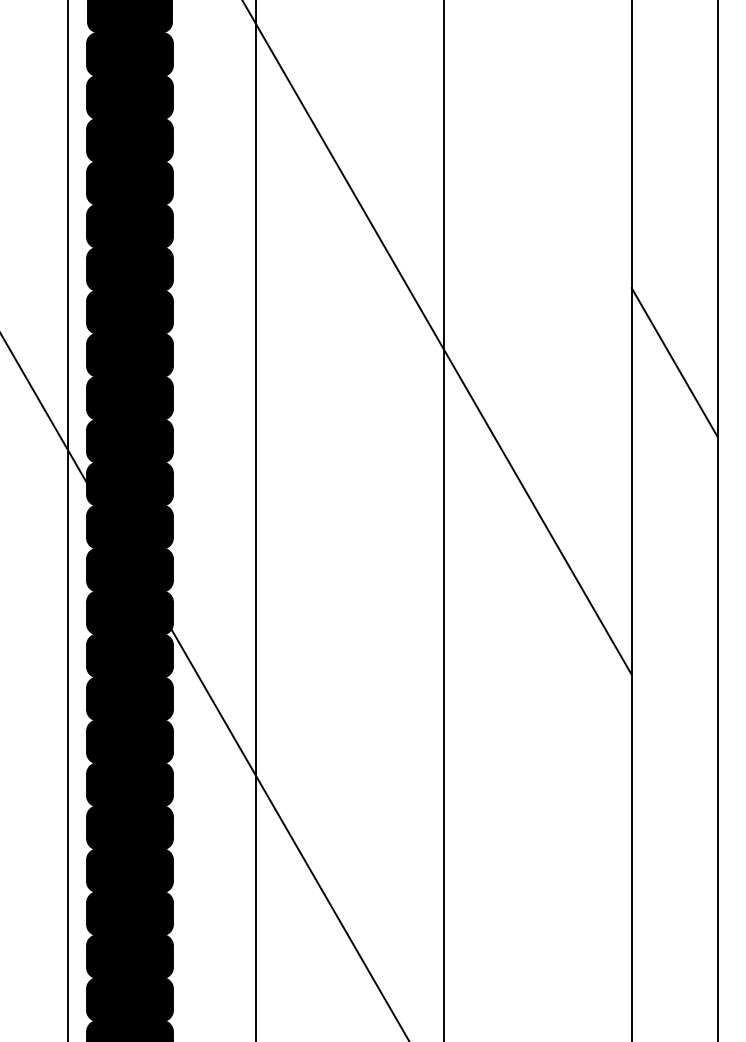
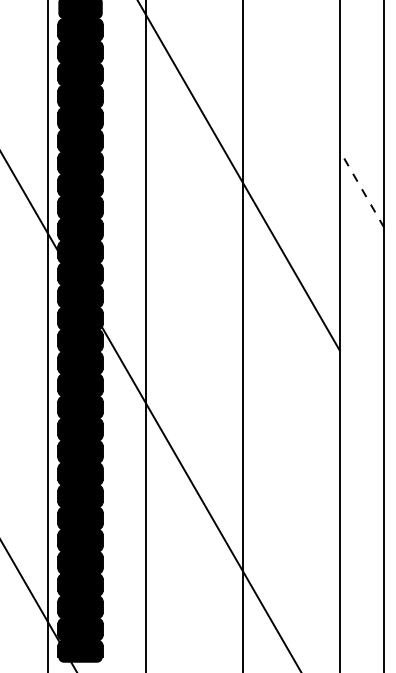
line: (673, 361) -> (361, 188), solid -> dashed

